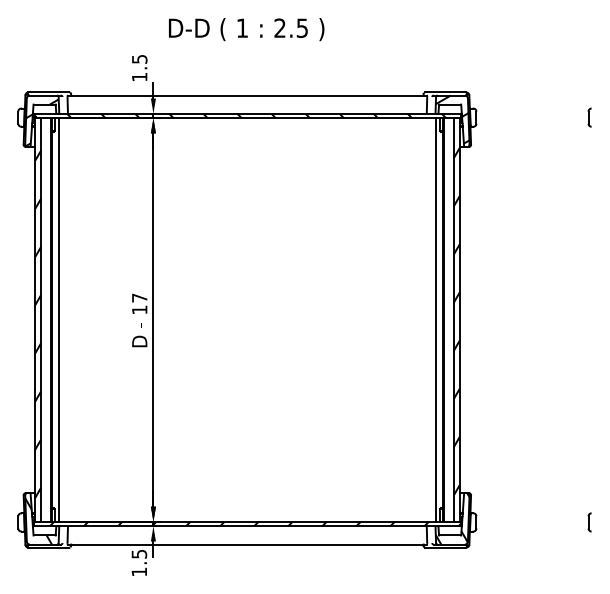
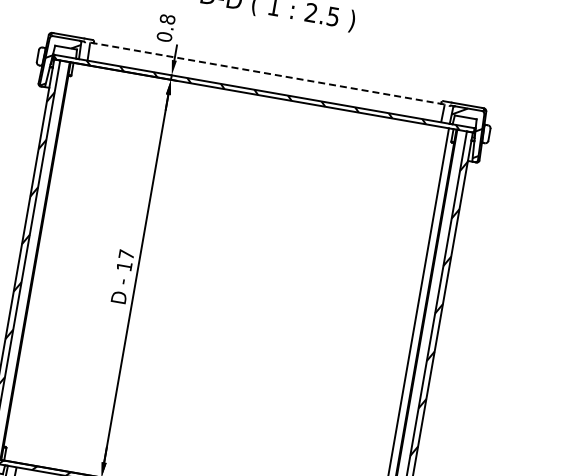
text: (139, 67) -> (166, 27), 1.5 -> 0.8
line: (246, 95) -> (266, 73), solid -> dashed
line: (59, 319) -> (43, 261), removed

